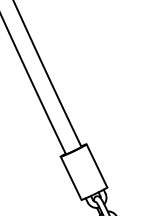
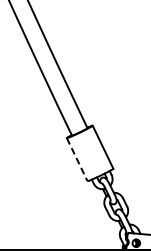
line: (71, 178) -> (77, 159), solid -> dashed

